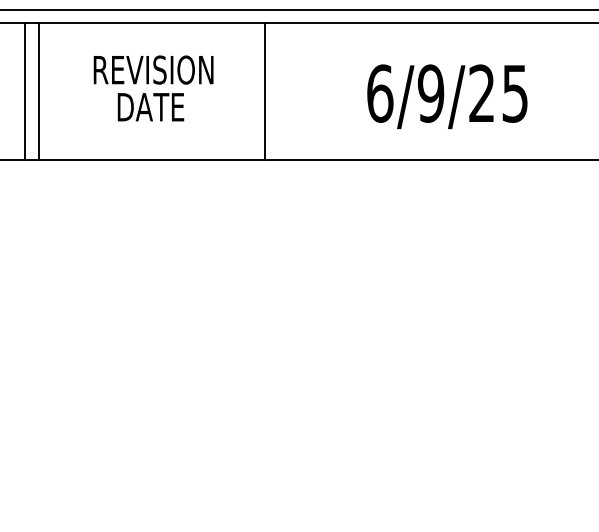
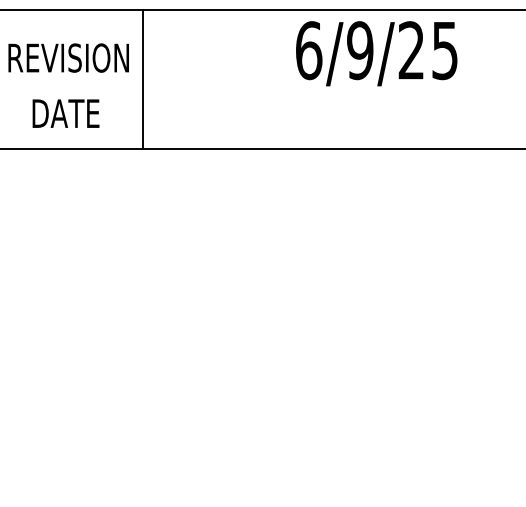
line: (265, 91) -> (143, 79), moved
text: (447, 96) -> (376, 53), moved
text: (150, 107) -> (65, 113), moved

